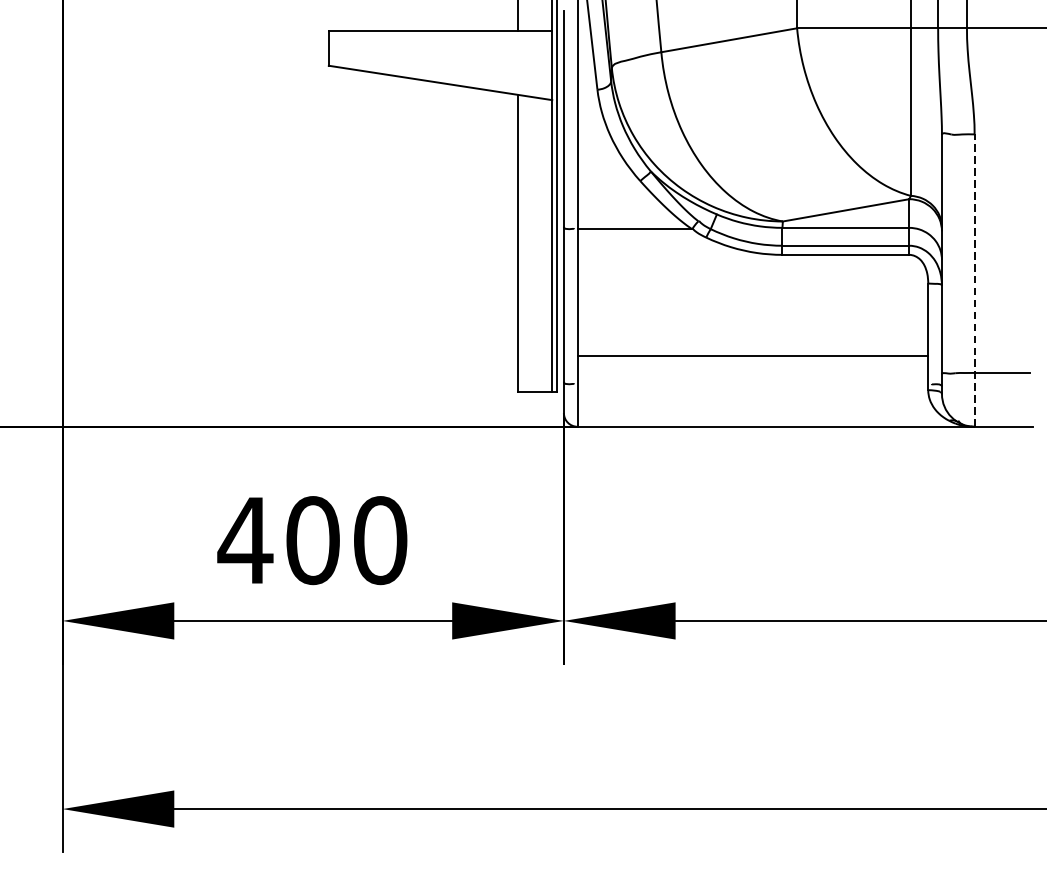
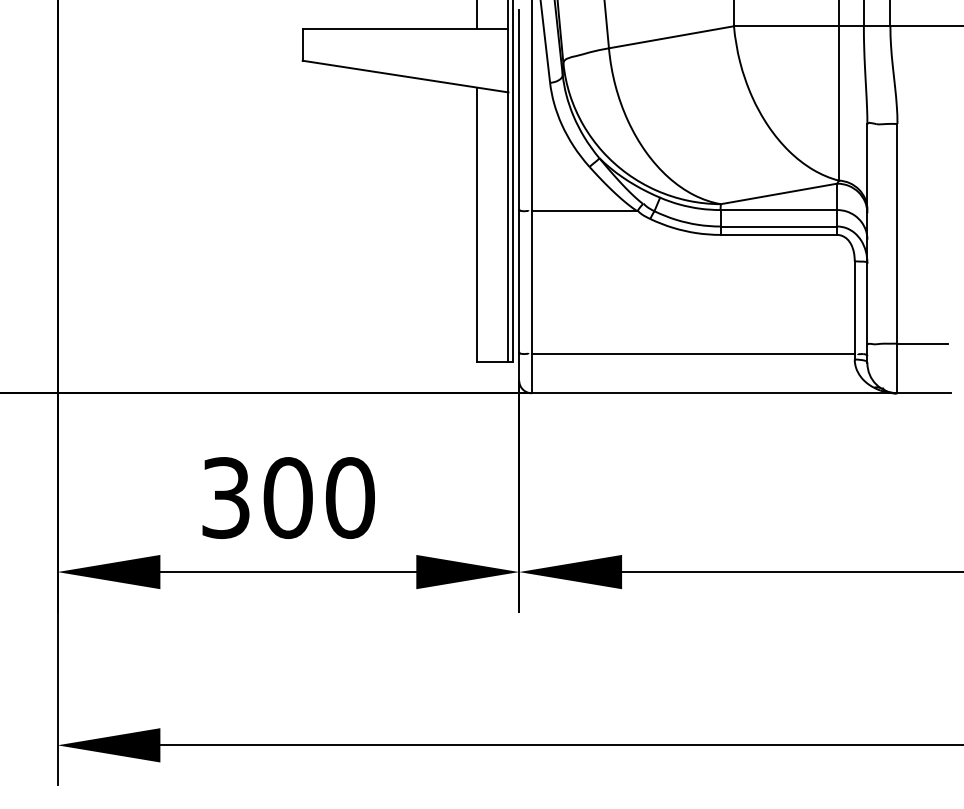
line: (974, 280) -> (897, 258), dashed -> solid
line: (752, 356) -> (692, 354), moved
text: (244, 541) -> (225, 498), 400 -> 300

